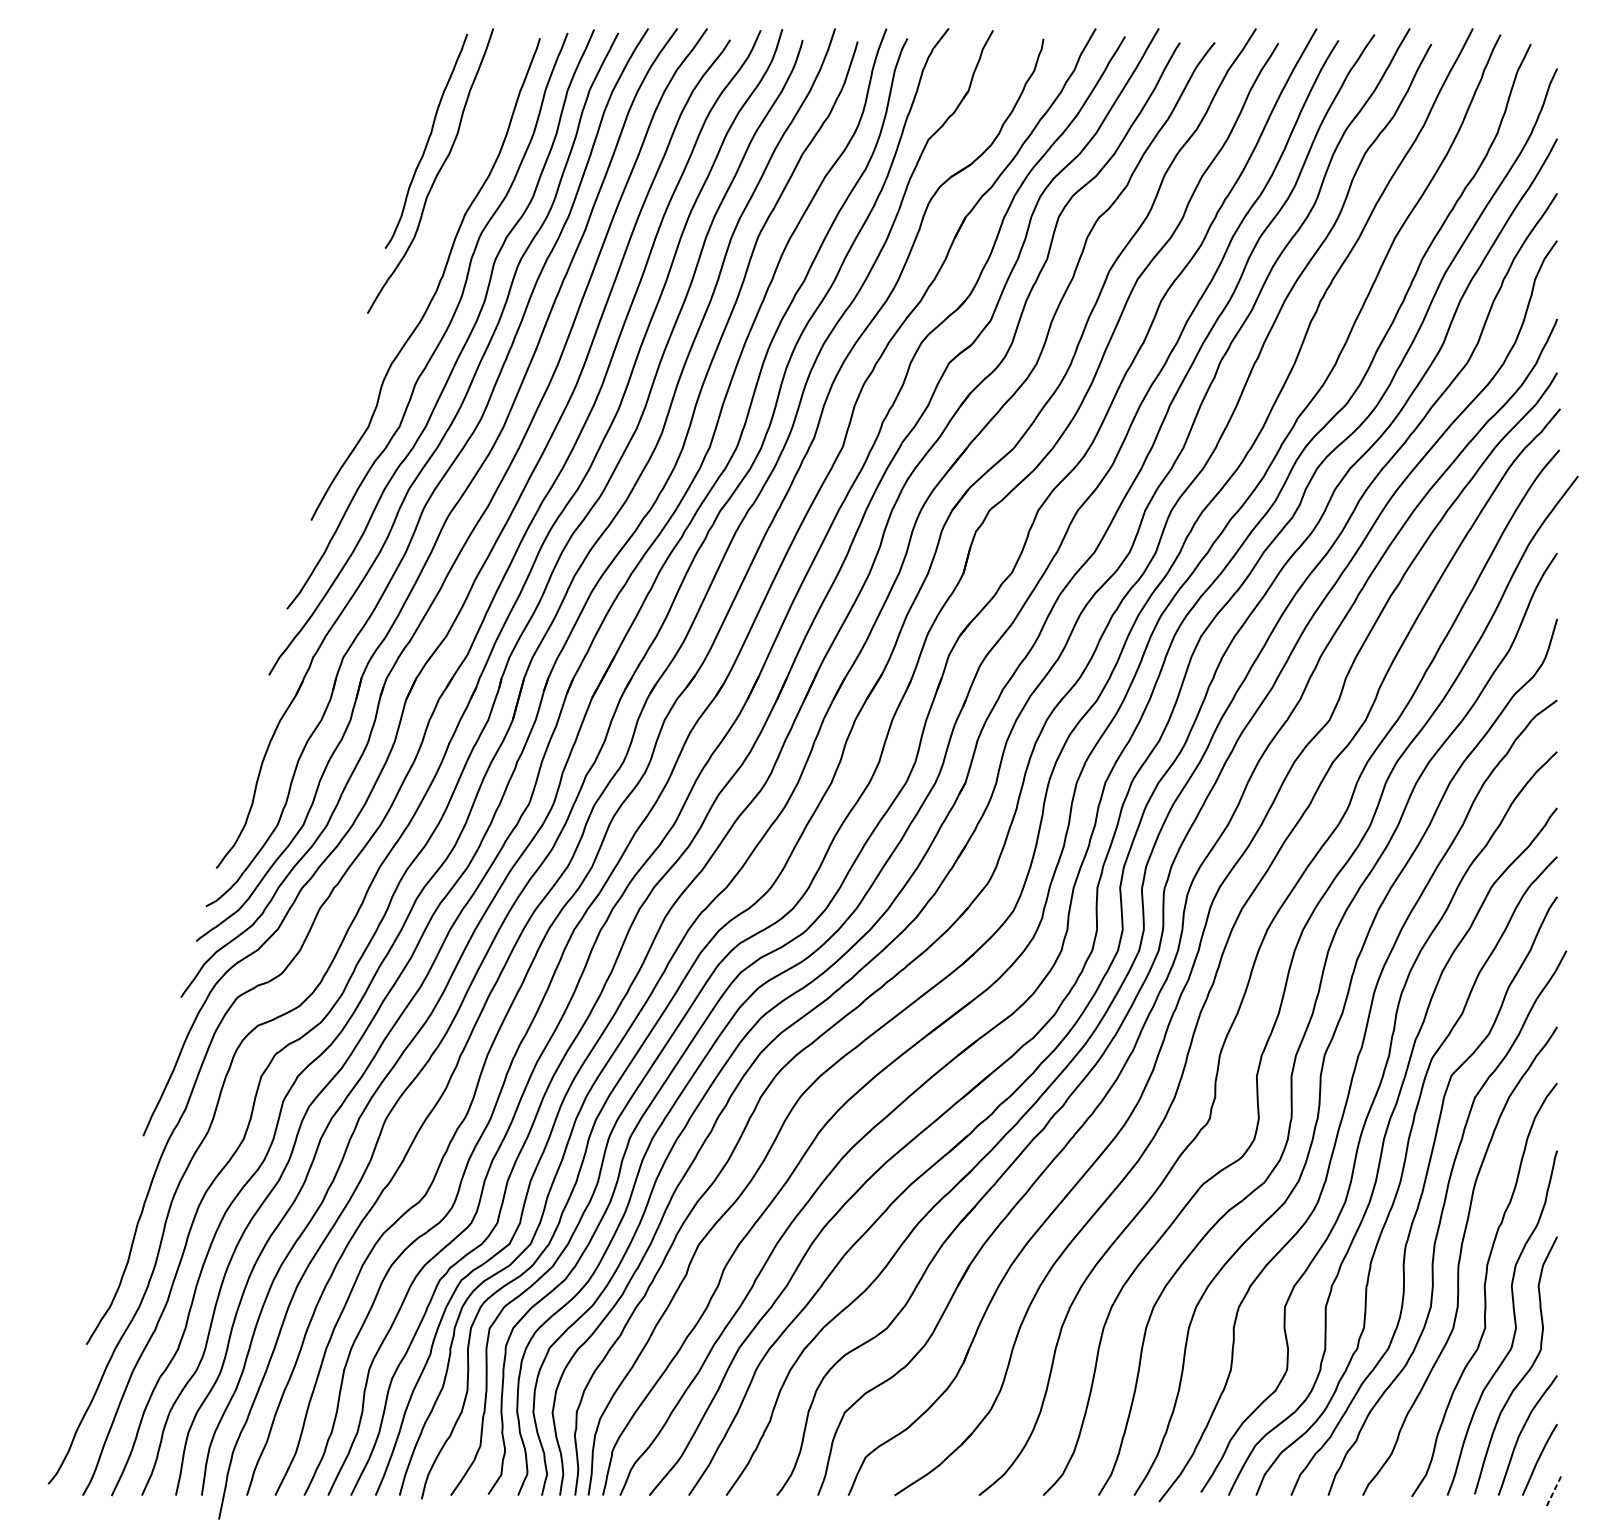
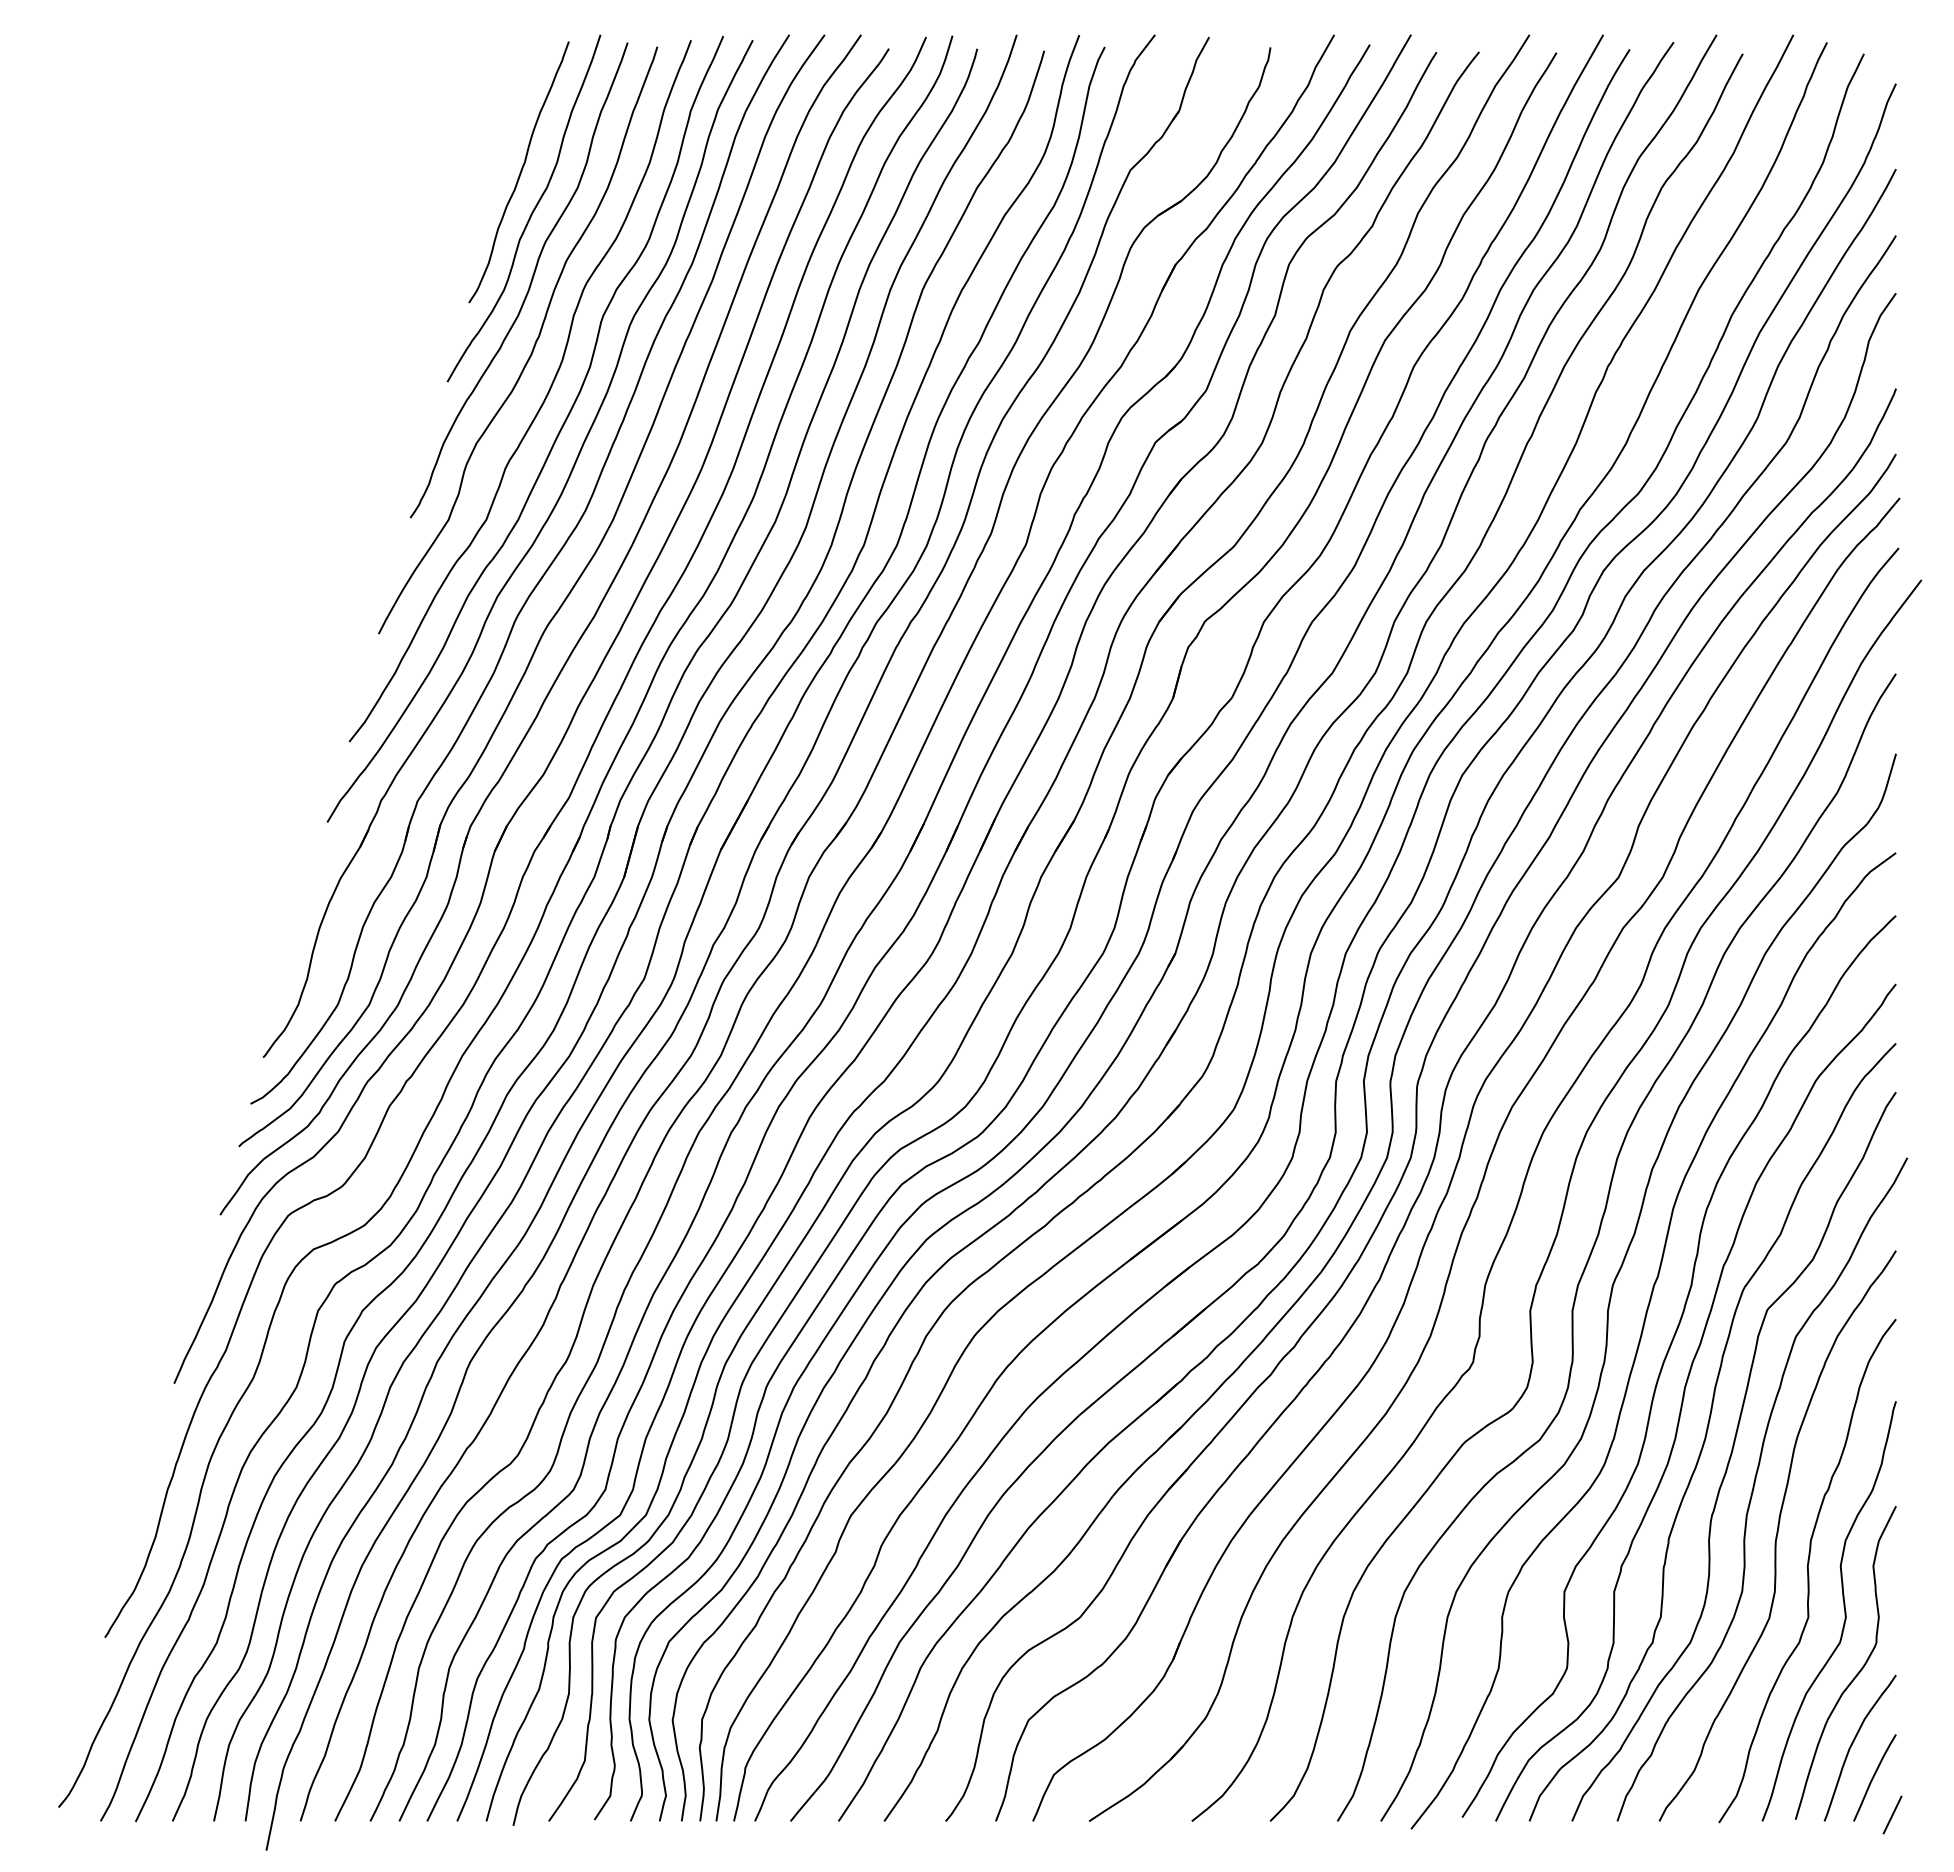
curve: (435, 233) -> (529, 284), added
line: (1554, 1489) -> (1892, 1814), dashed -> solid

